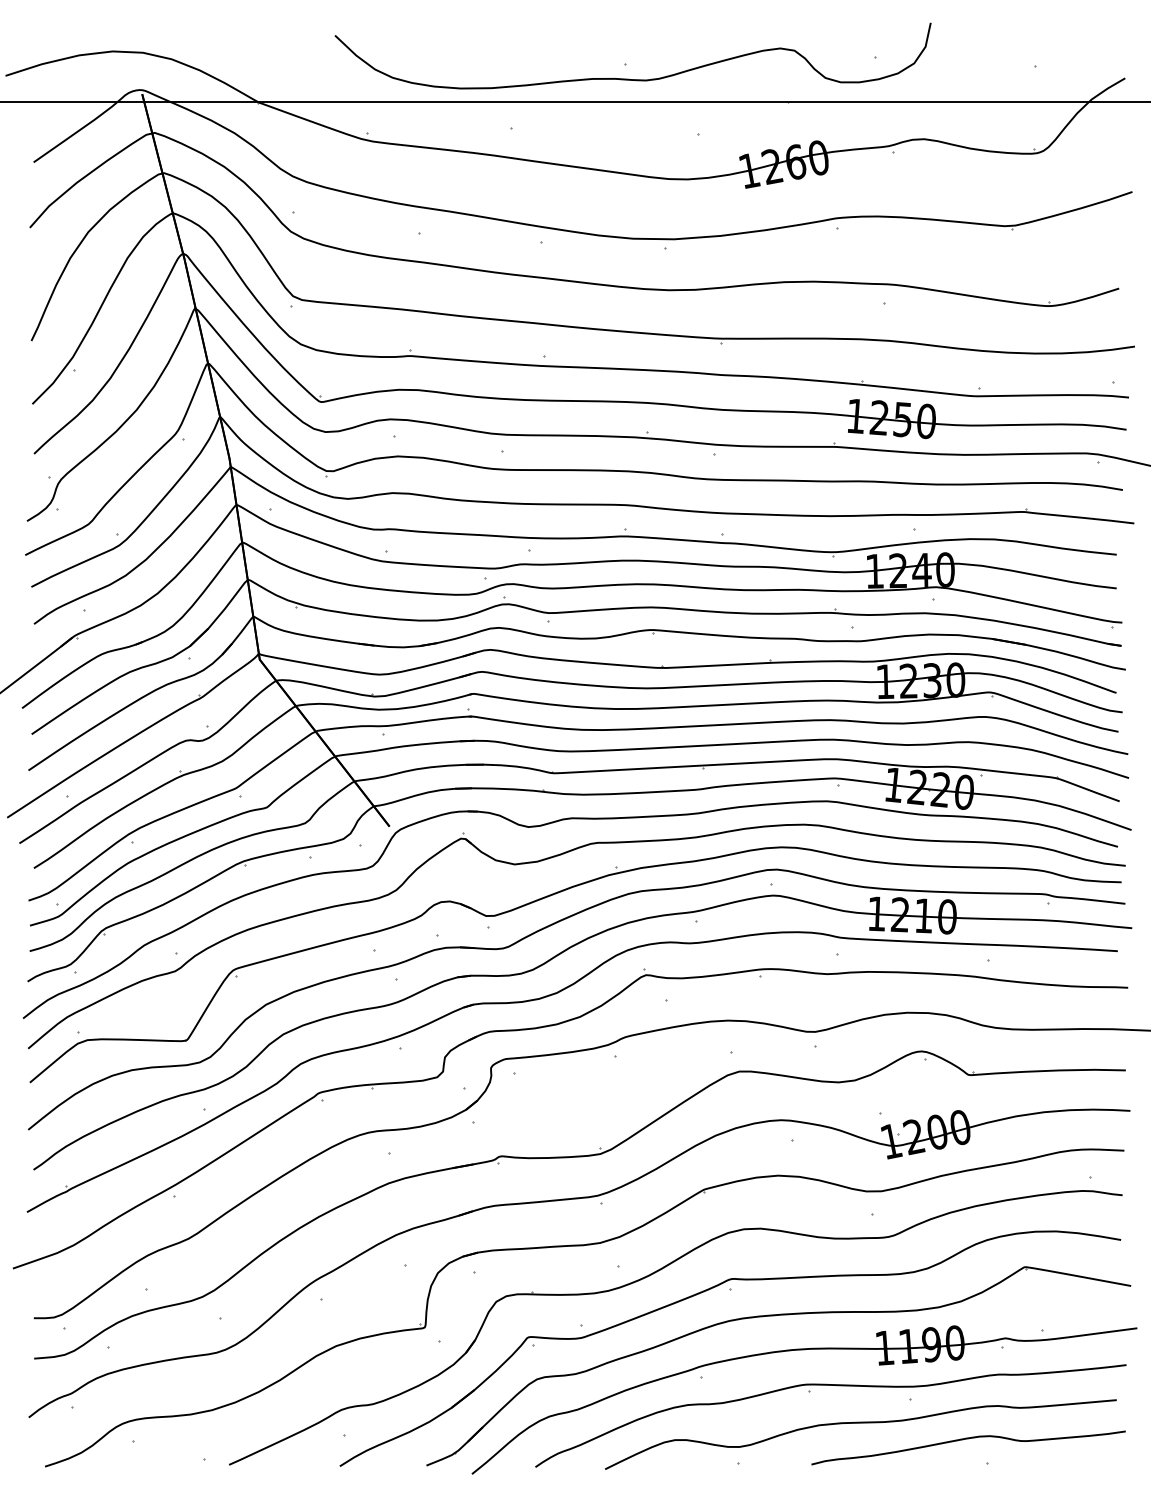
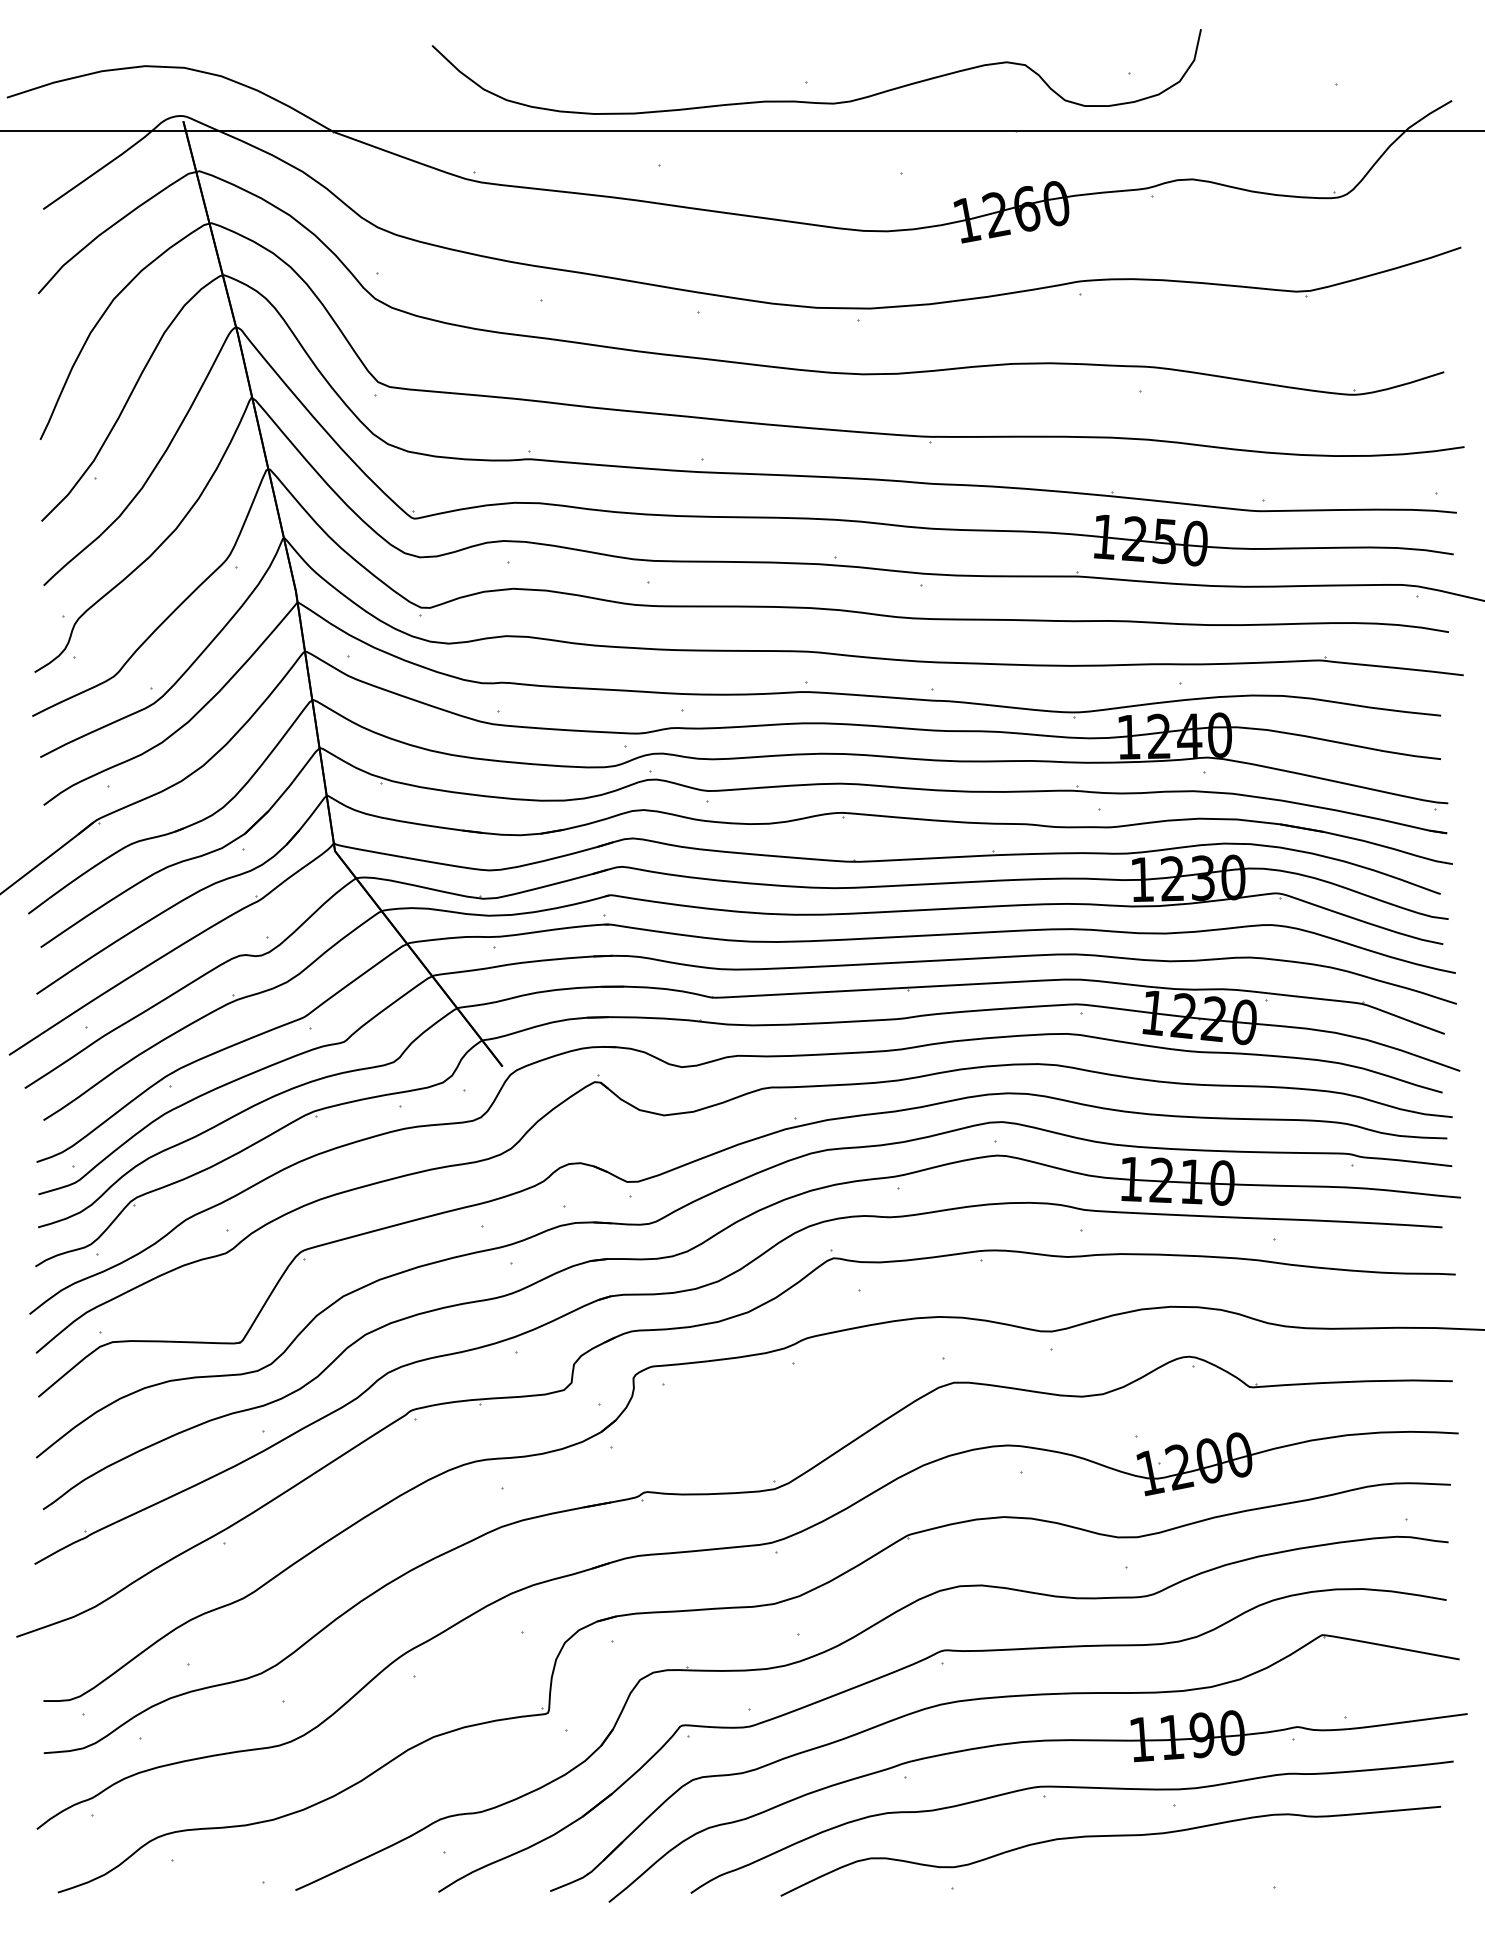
curve: (968, 1439) -> (1249, 1857), removed

